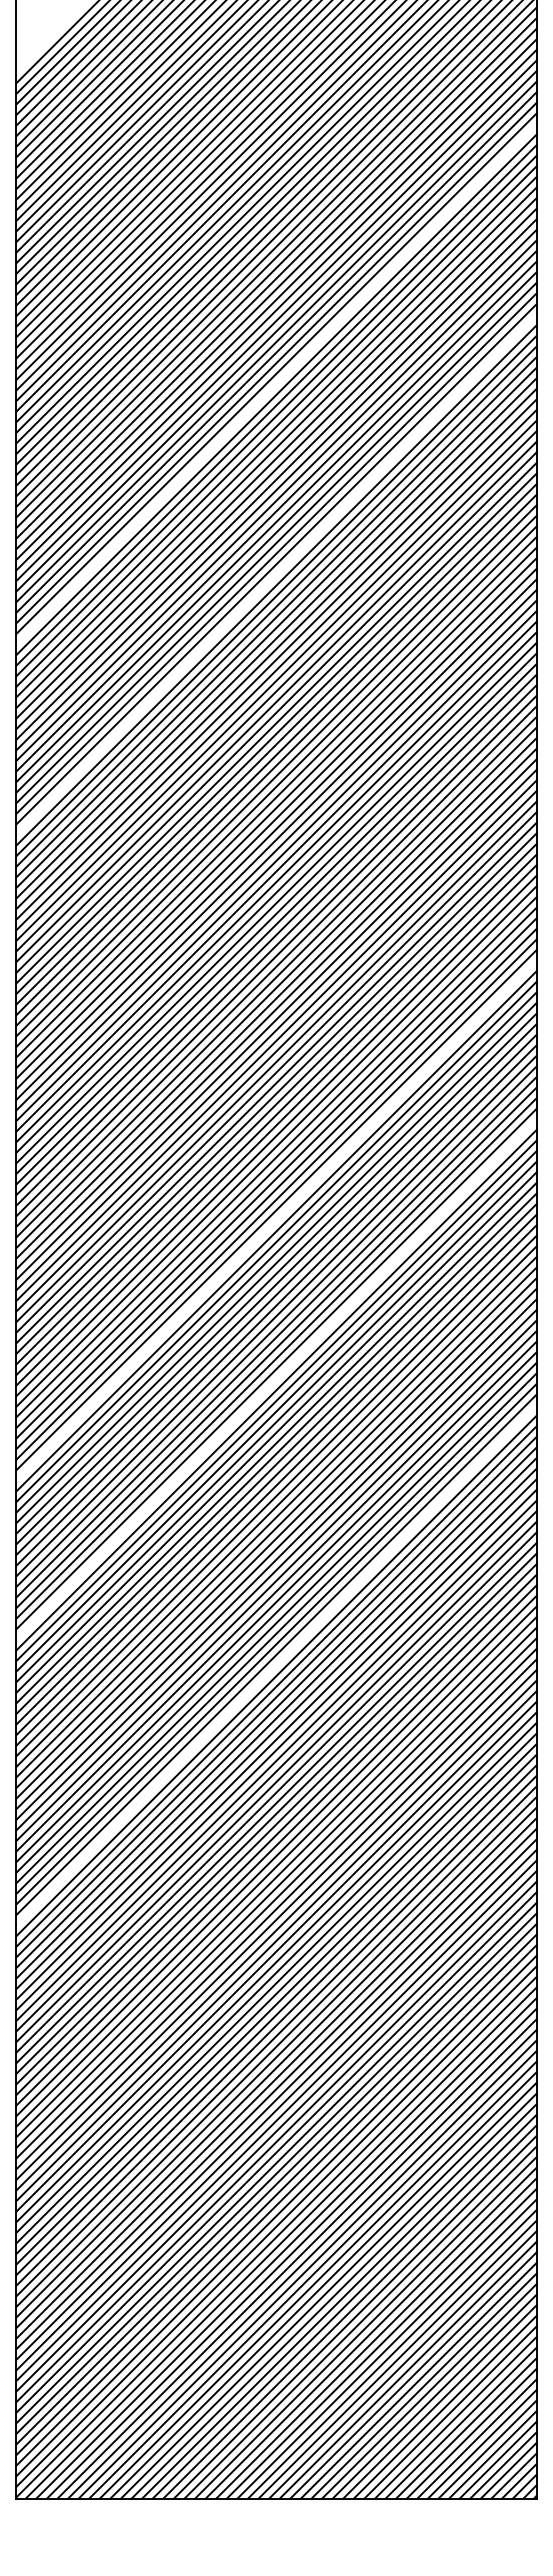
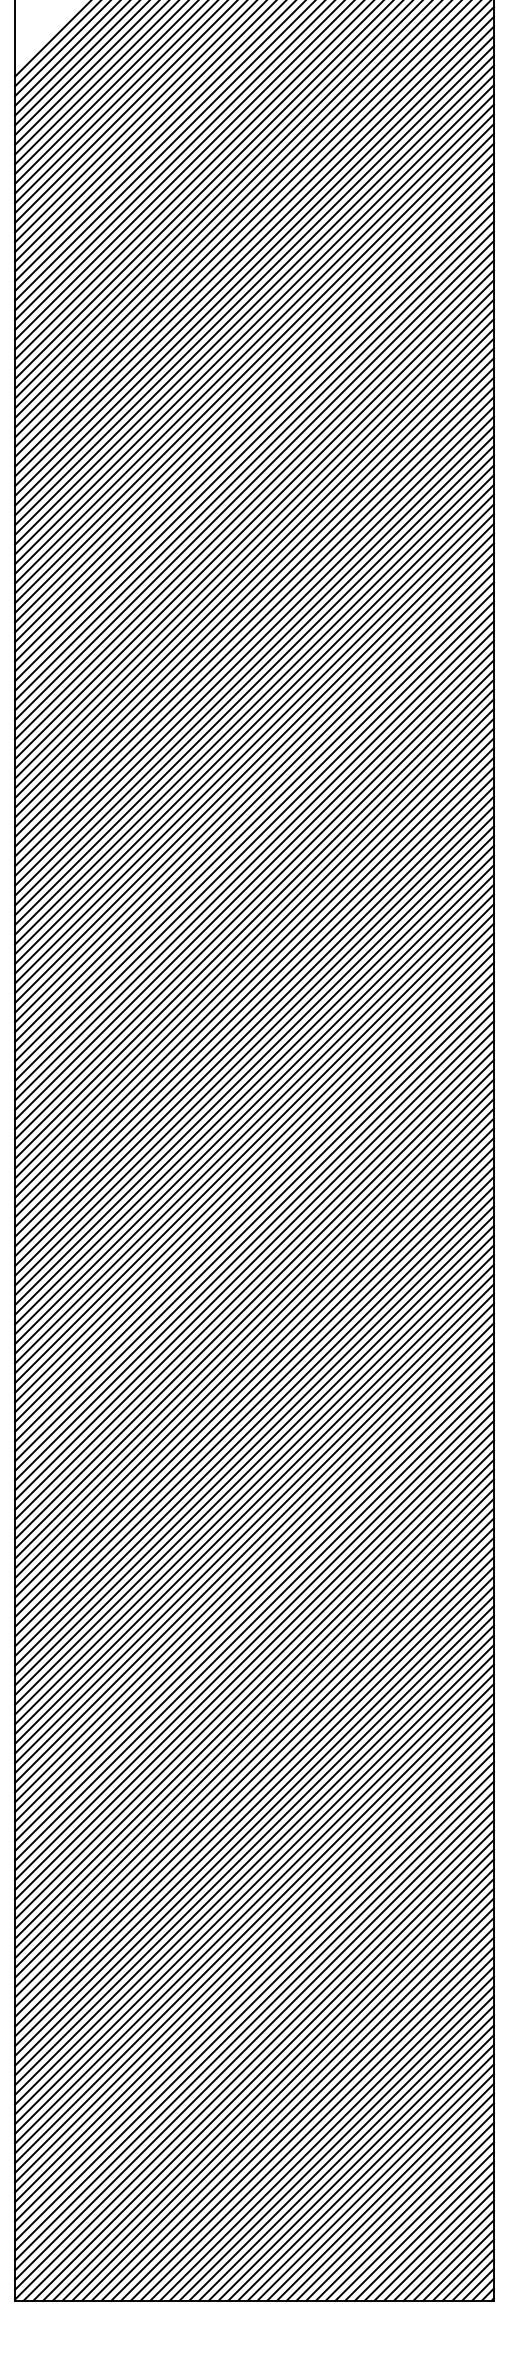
line: (276, 384) -> (254, 354), added
line: (276, 574) -> (254, 529), added
line: (276, 1220) -> (254, 1123), added
line: (276, 1379) -> (254, 1270), added
line: (276, 1665) -> (254, 1533), added

